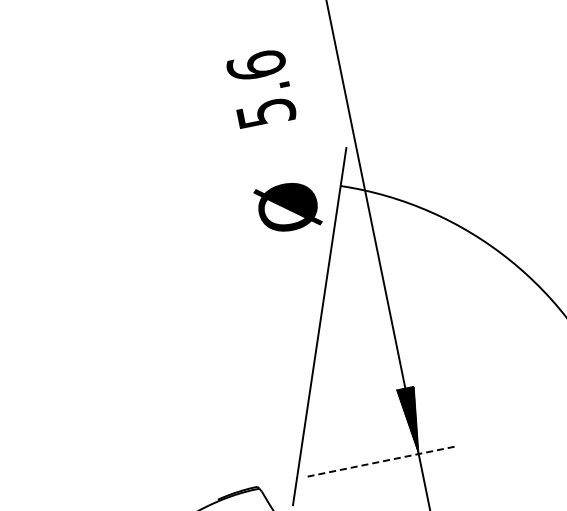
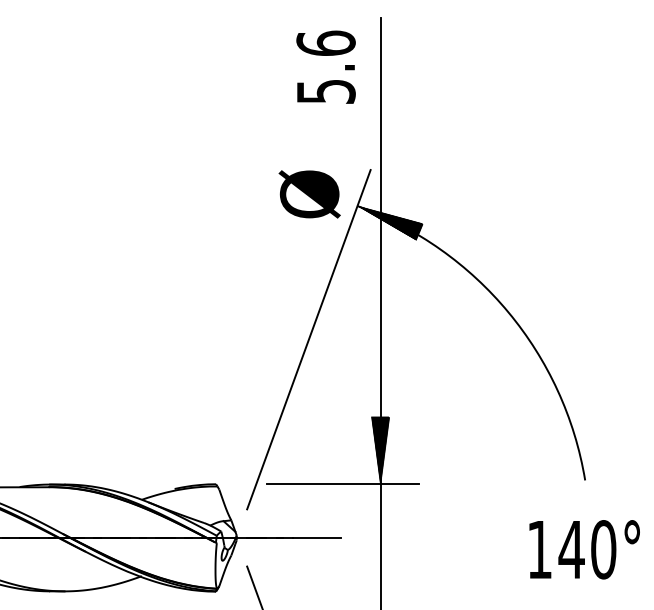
text: (260, 88) -> (325, 66), moved
hatch: (375, 196) -> (389, 223), added
text: (287, 207) -> (309, 194), moved
line: (382, 461) -> (343, 484), dashed -> solid

